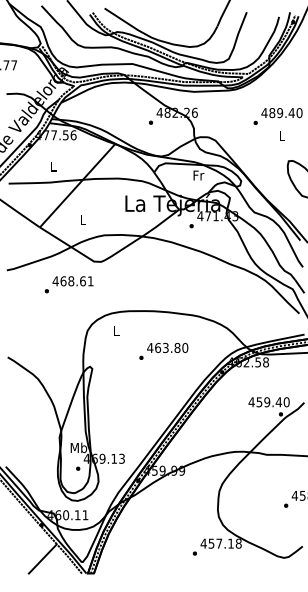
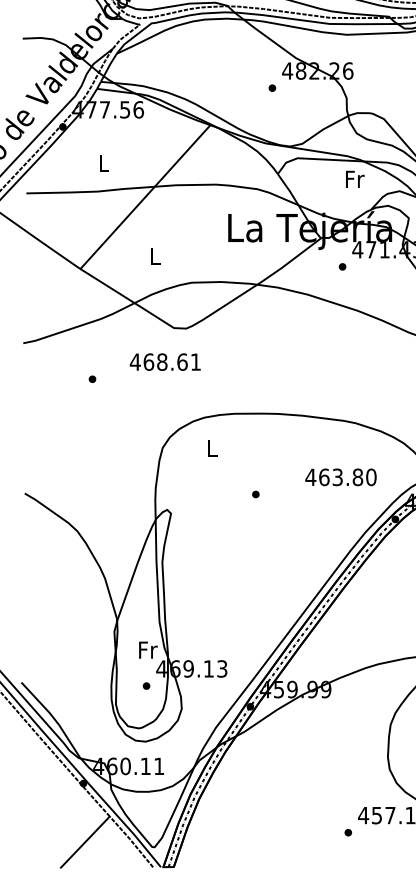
text: (72, 281) -> (164, 362), moved
text: (167, 347) -> (340, 476), moved
text: (78, 447) -> (147, 649), Mb -> Fr

